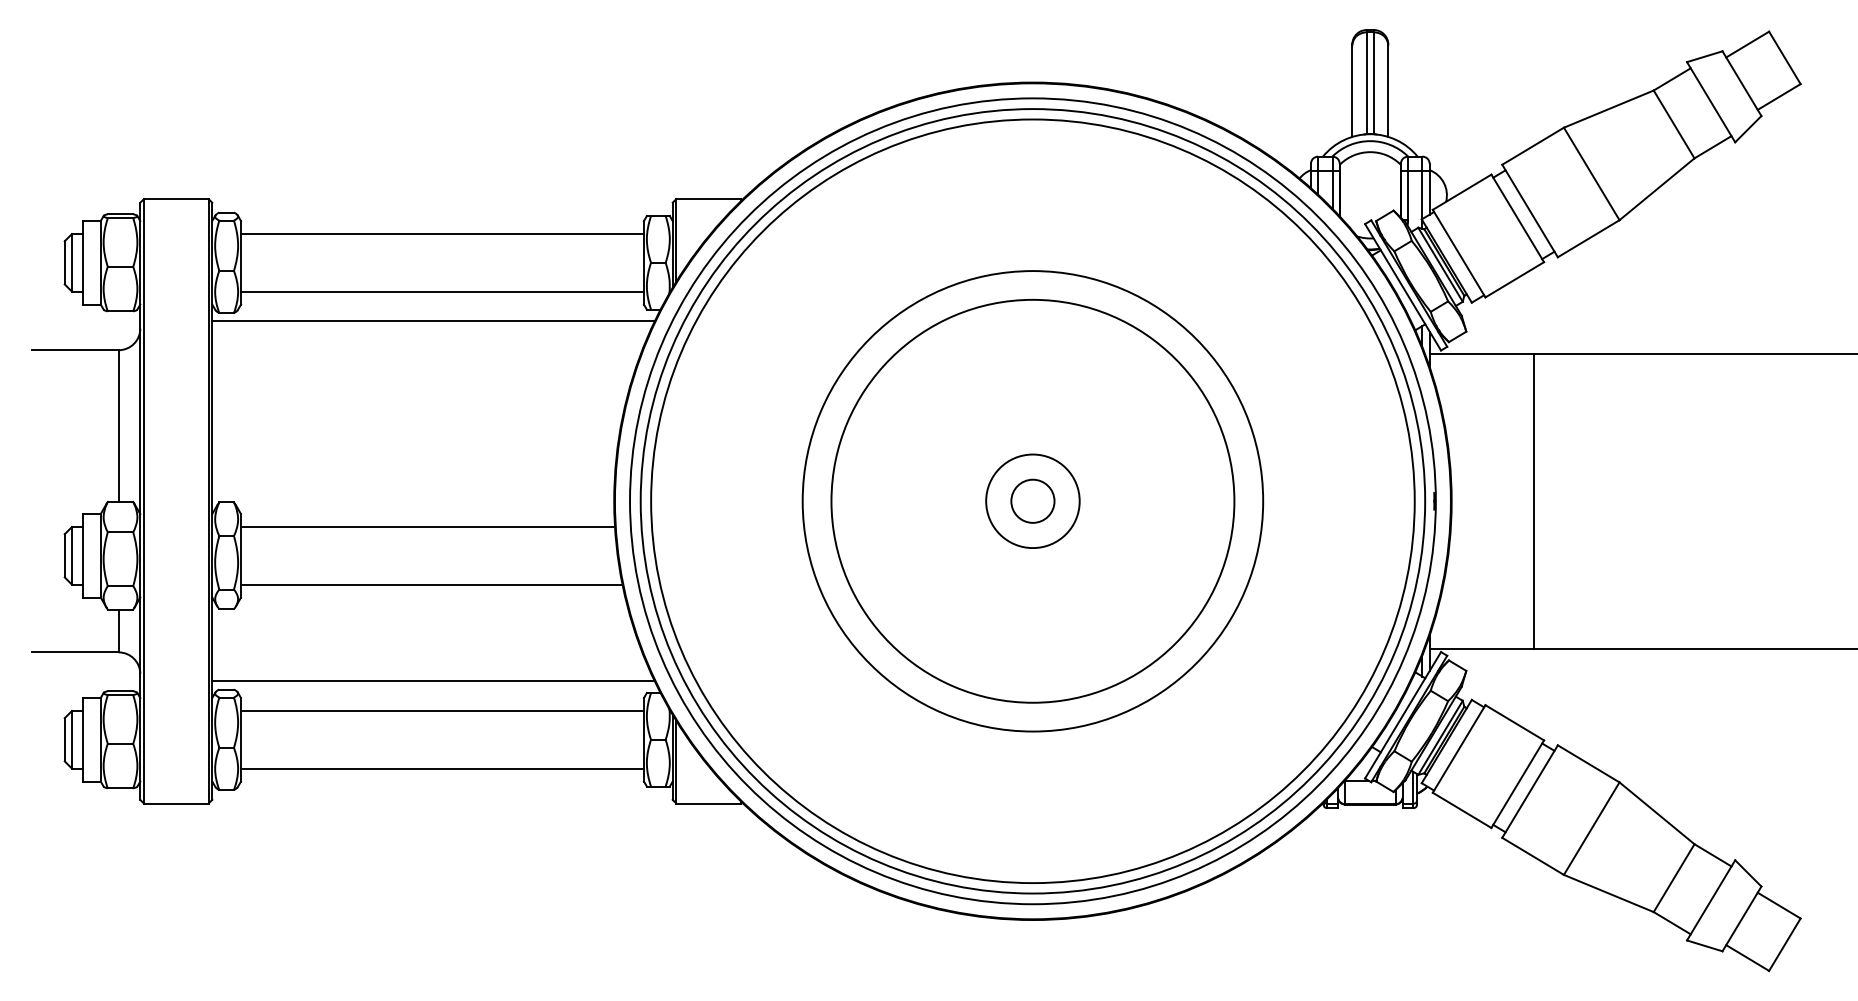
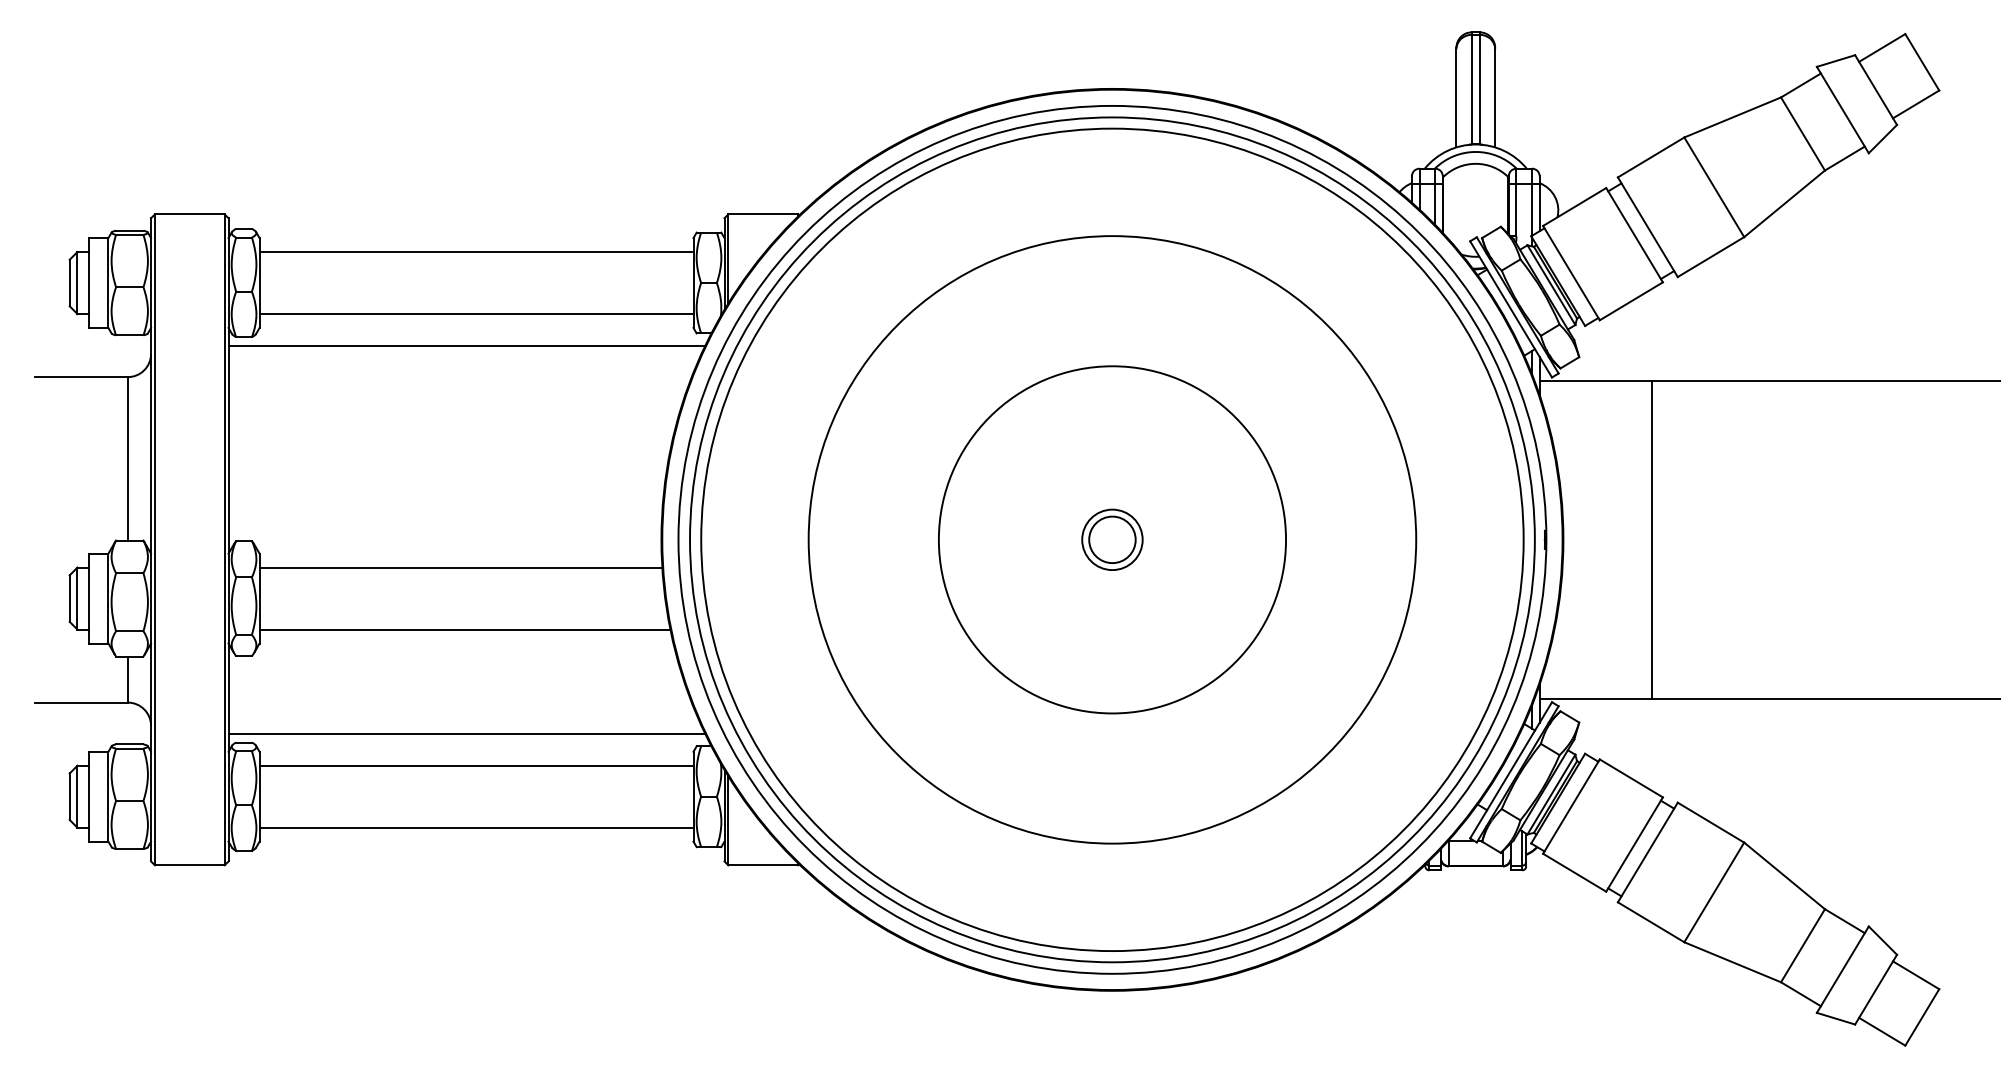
circle: (1032, 500) -> (1112, 539), size x0.6
circle: (1032, 500) -> (1112, 539), size x0.7
circle: (1032, 500) -> (1112, 539), size x1.4

